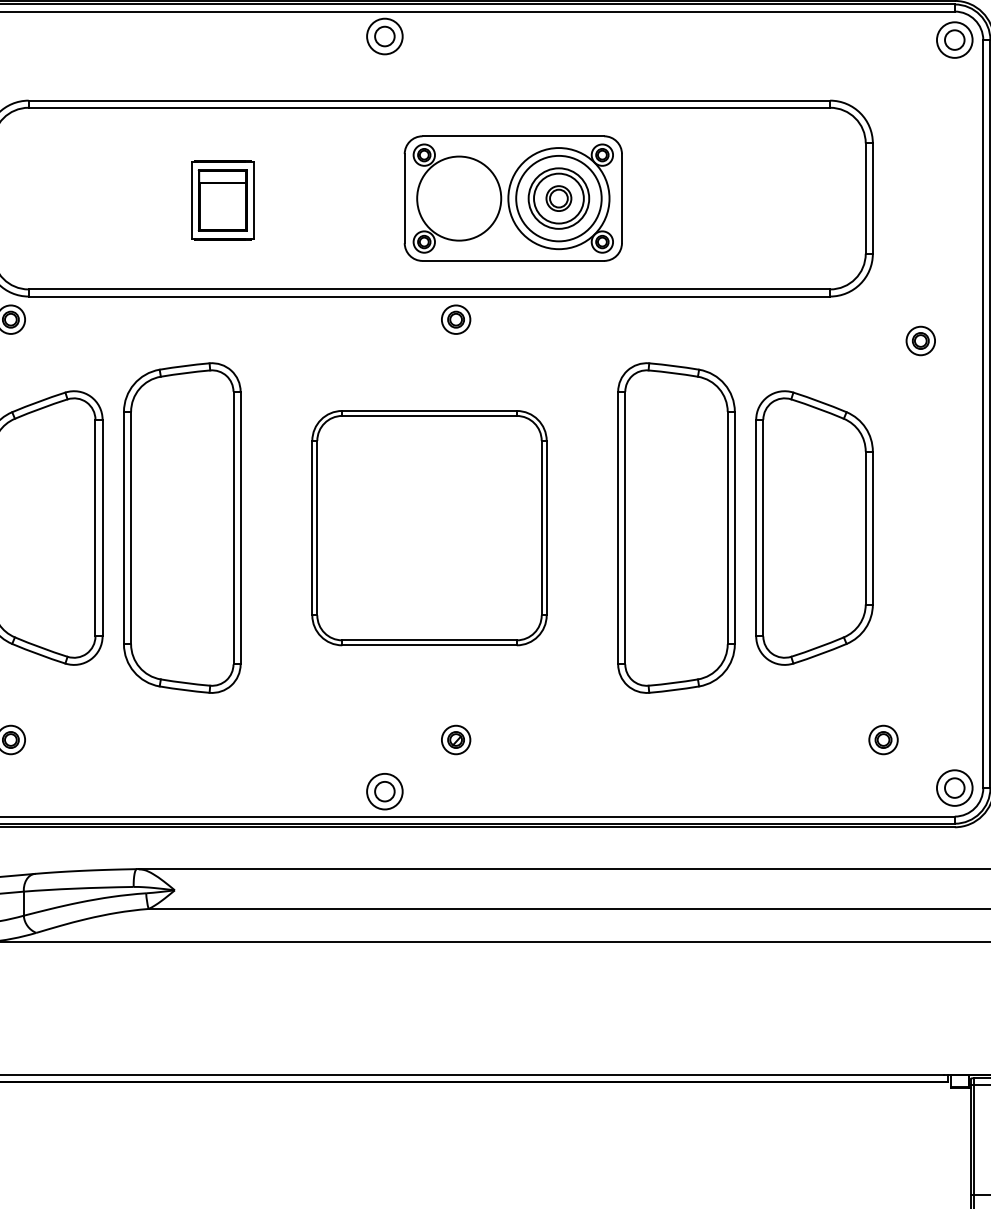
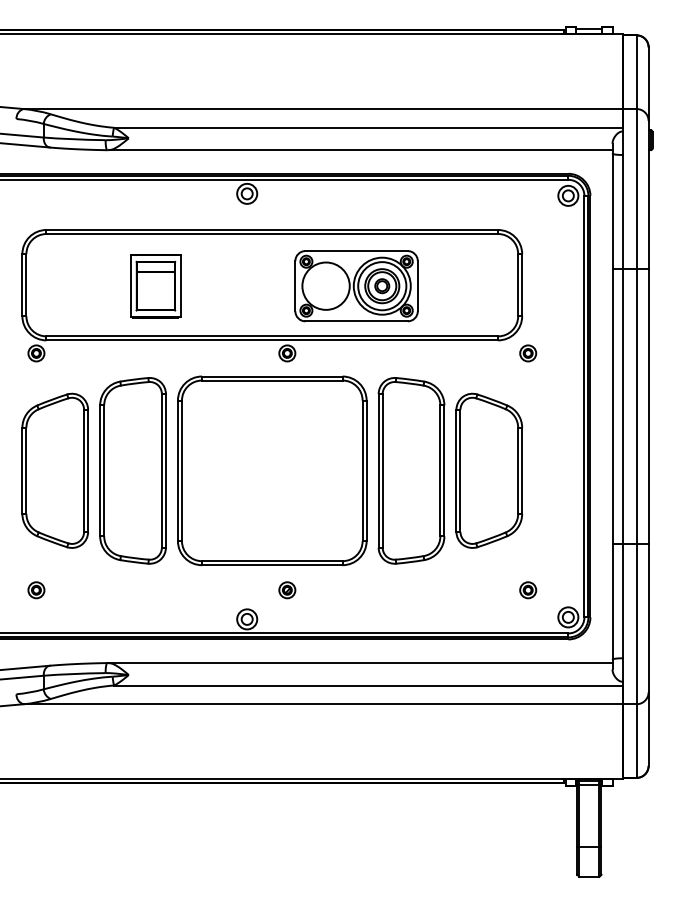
part: (513, 199) -> (356, 286), moved
part: (222, 200) -> (155, 286), size x1.43
part: (921, 341) -> (528, 353), moved
part: (429, 527) -> (272, 470), size x1.43

